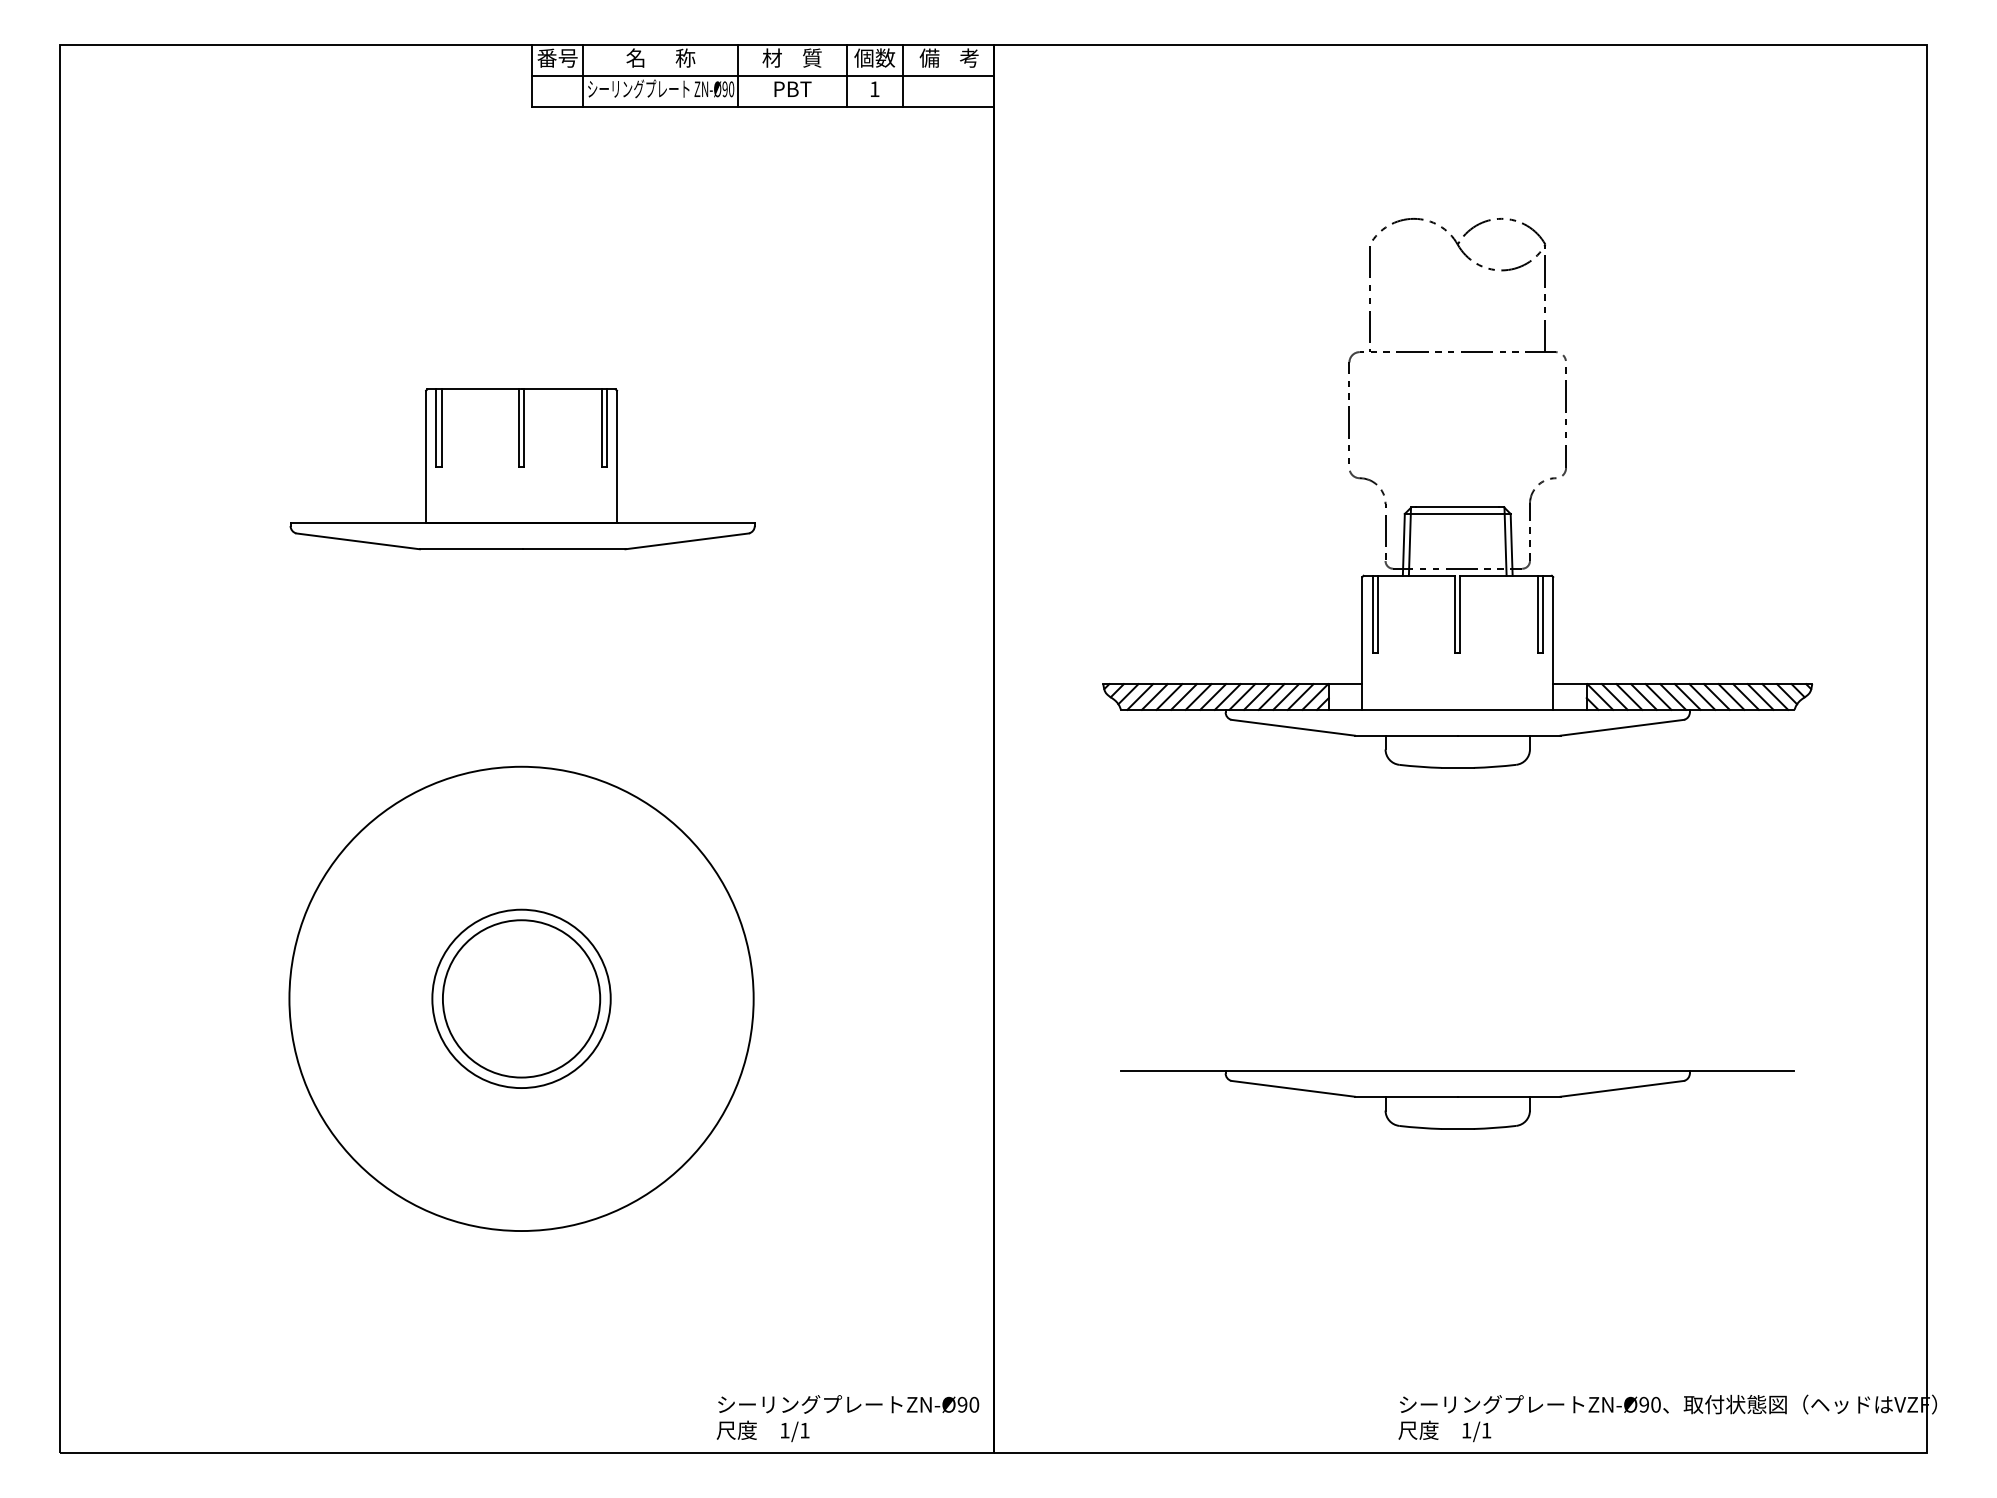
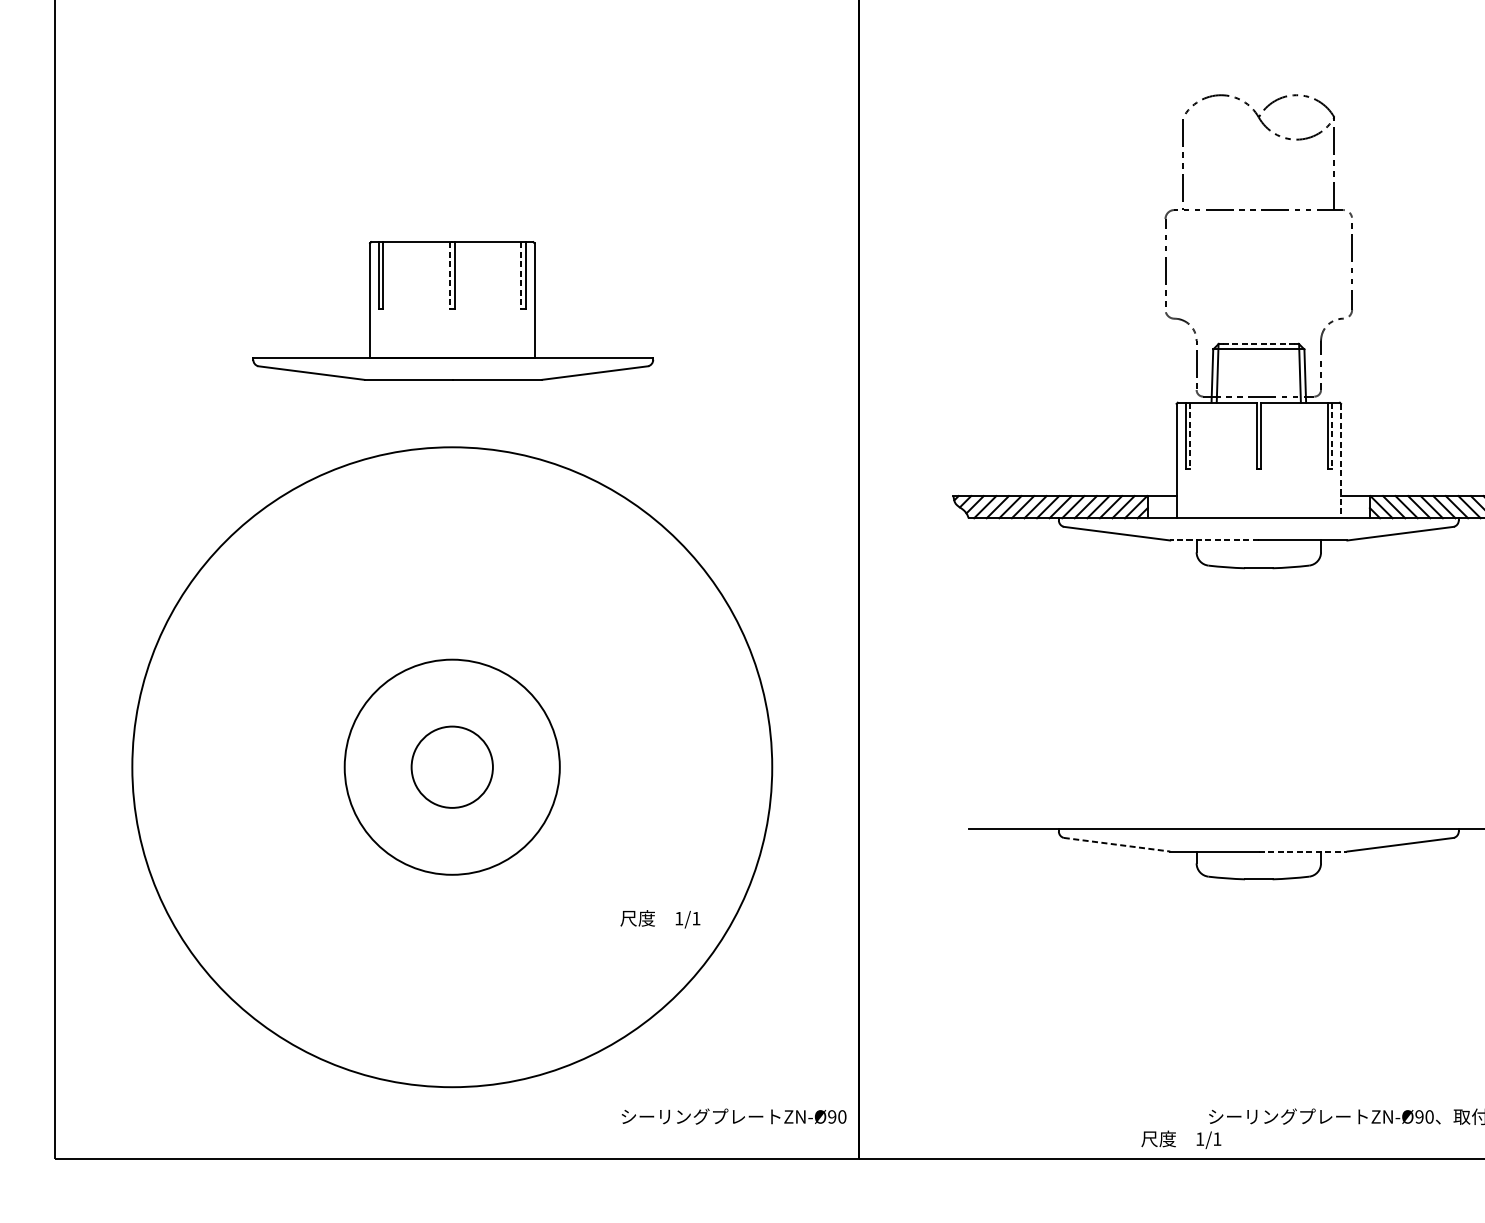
line: (518, 428) -> (449, 275), solid -> dashed
line: (601, 428) -> (521, 275), solid -> dashed
line: (1457, 507) -> (1258, 343), solid -> dashed
line: (1377, 614) -> (1189, 436), solid -> dashed
line: (1542, 614) -> (1331, 436), solid -> dashed
line: (1553, 643) -> (1341, 461), solid -> dashed
line: (1405, 735) -> (1213, 540), solid -> dashed
circle: (521, 998) -> (452, 766), size x0.6
circle: (521, 998) -> (452, 766), size x1.4
circle: (521, 998) -> (452, 766), size x1.6
line: (1293, 1088) -> (1117, 844), solid -> dashed
line: (1509, 1096) -> (1303, 851), solid -> dashed
text: (762, 1431) -> (659, 919), moved
text: (1444, 1431) -> (1181, 1139), moved

